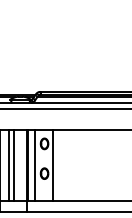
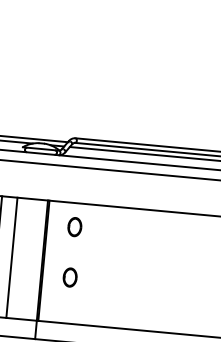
line: (13, 164) -> (18, 257), removed
line: (34, 164) -> (54, 260), removed
line: (53, 164) -> (86, 263), removed

